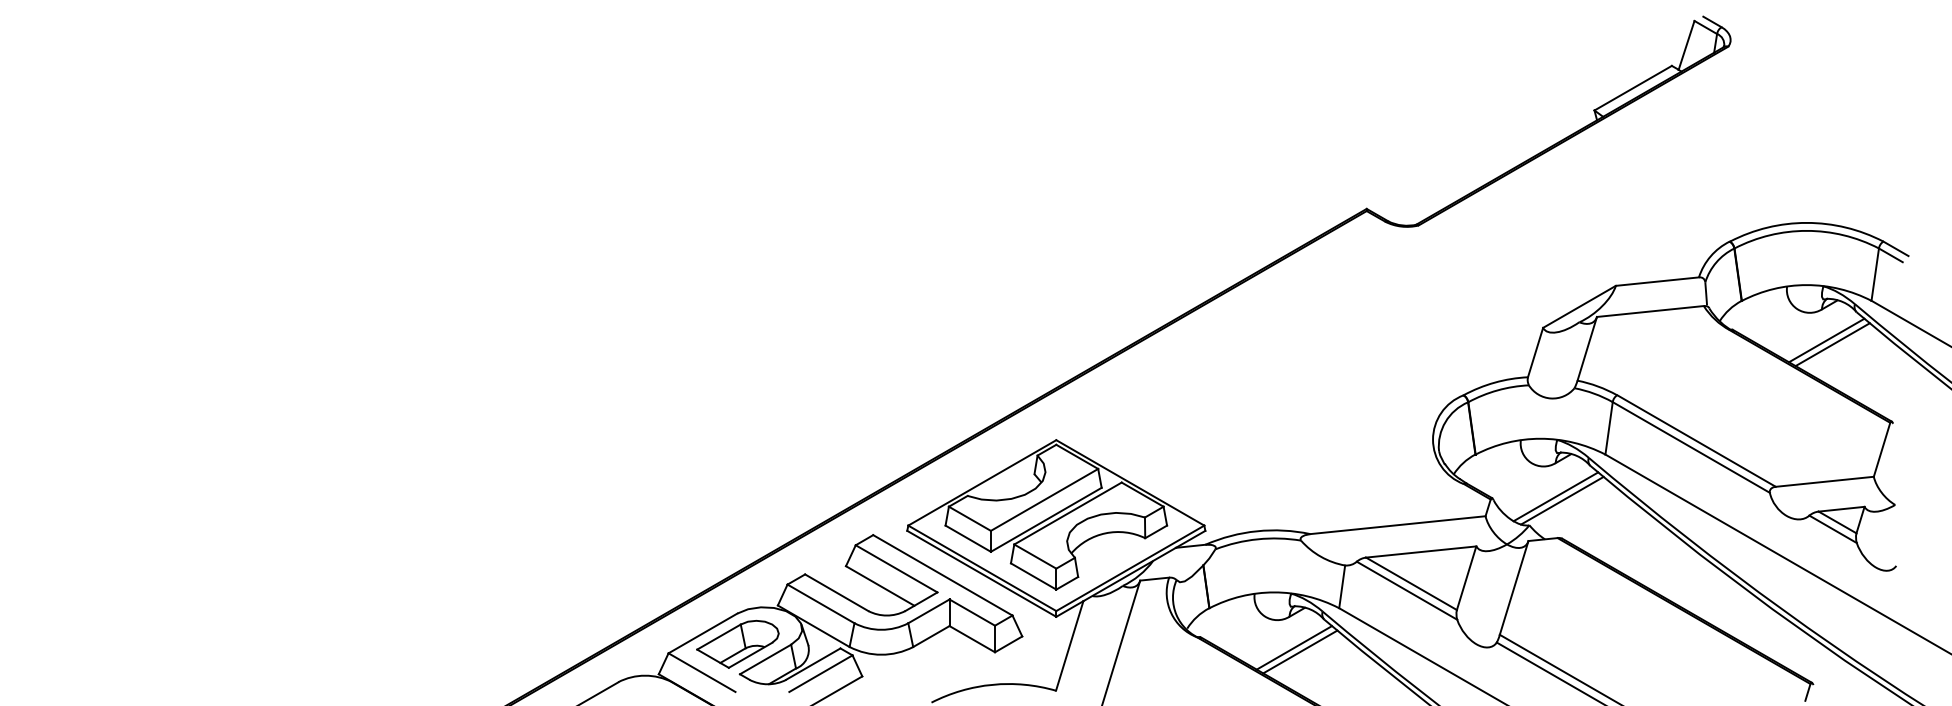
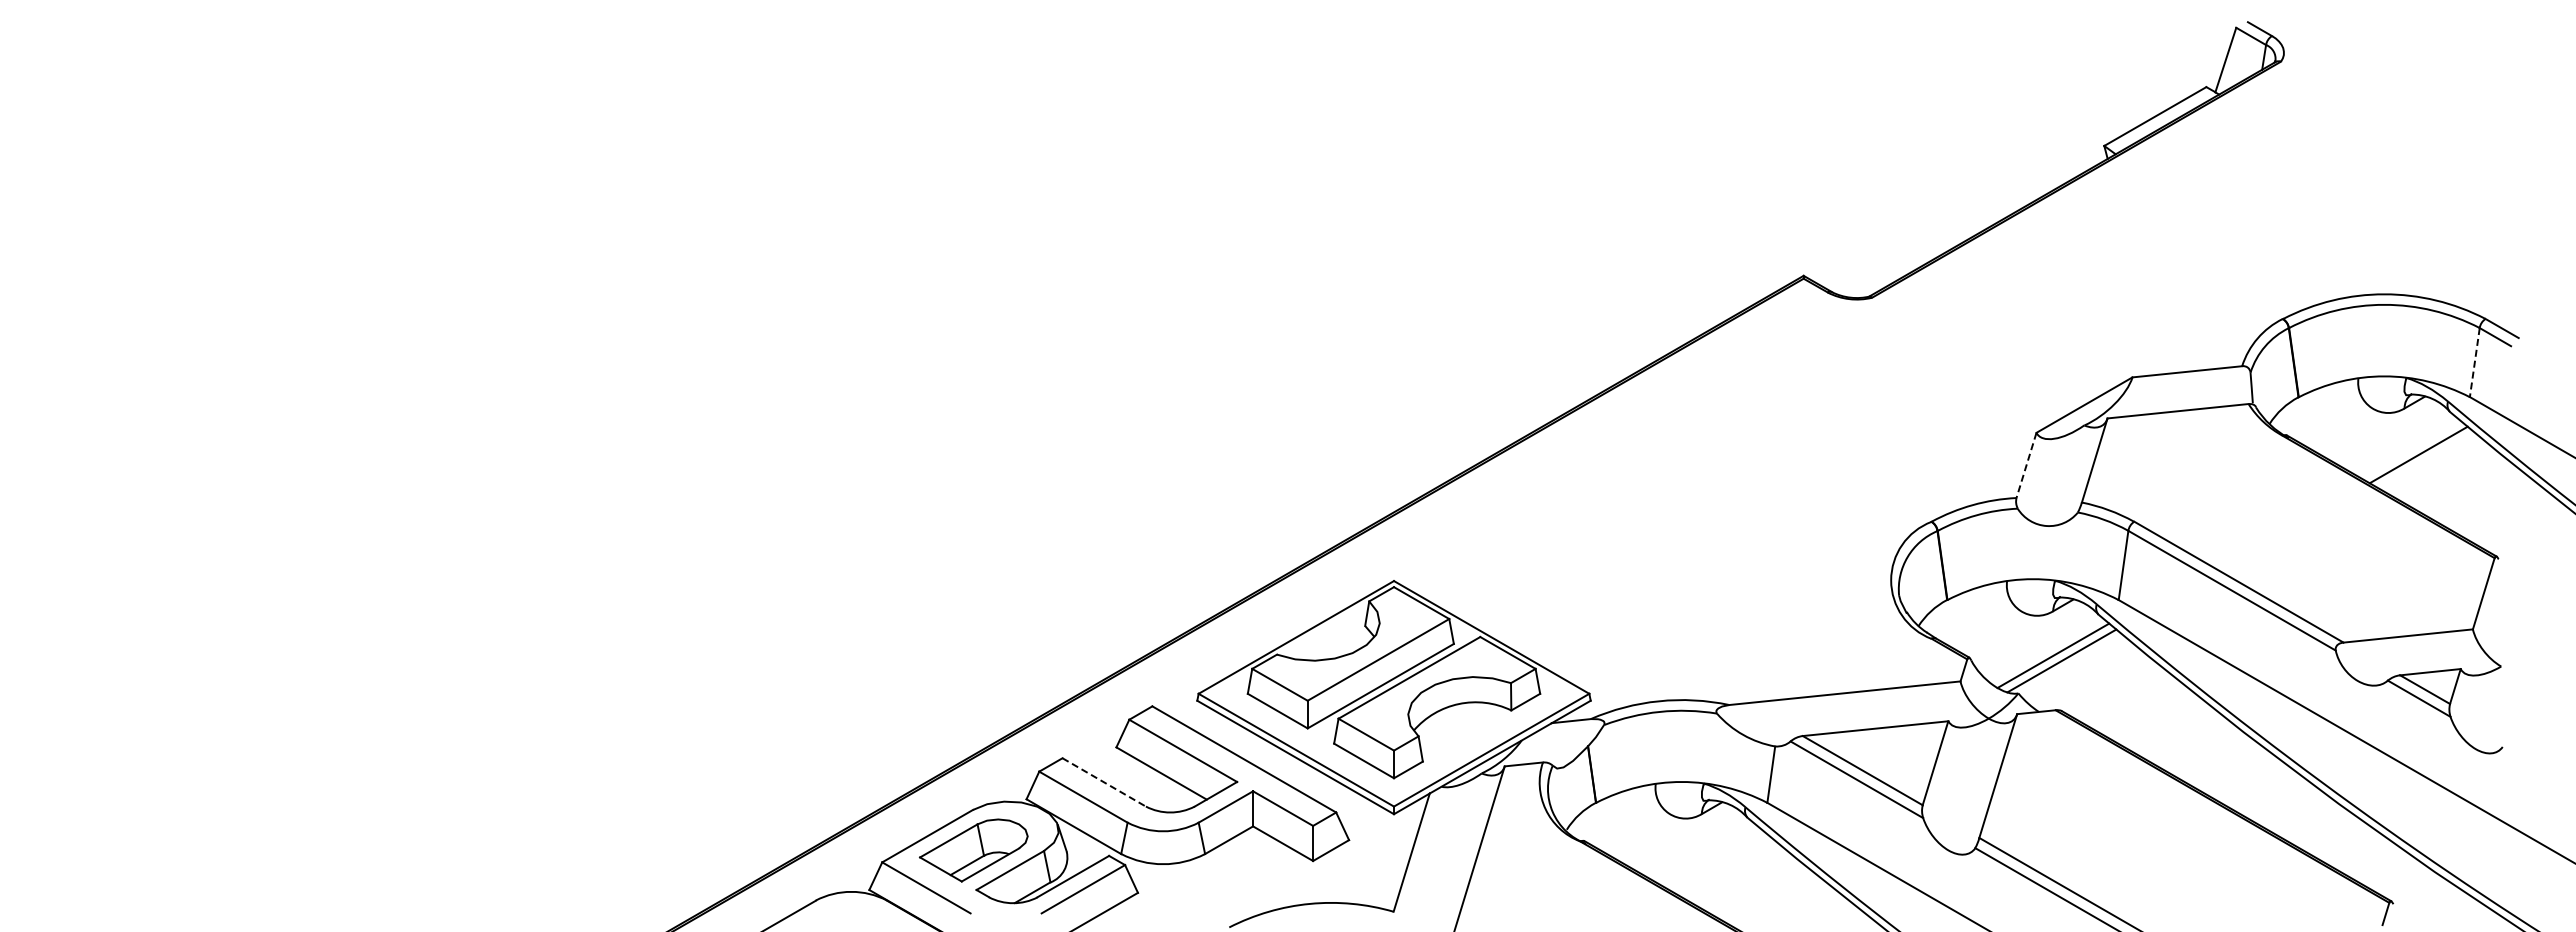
line: (1875, 274) -> (2474, 362), solid -> dashed
line: (1826, 340) -> (2410, 449), removed
line: (1535, 352) -> (2026, 465), solid -> dashed
line: (836, 592) -> (1104, 782), solid -> dashed
line: (1293, 647) -> (1707, 854), removed
line: (1300, 651) -> (1716, 860), removed

